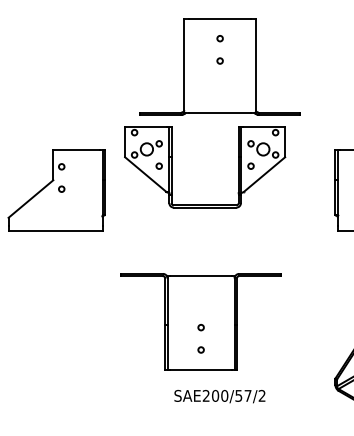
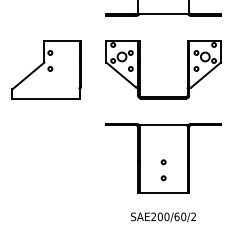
part: (172, 167) -> (140, 69), moved
part: (200, 321) -> (163, 157), moved
text: (243, 395) -> (180, 216), SAE200/57/2 -> SAE200/60/2

